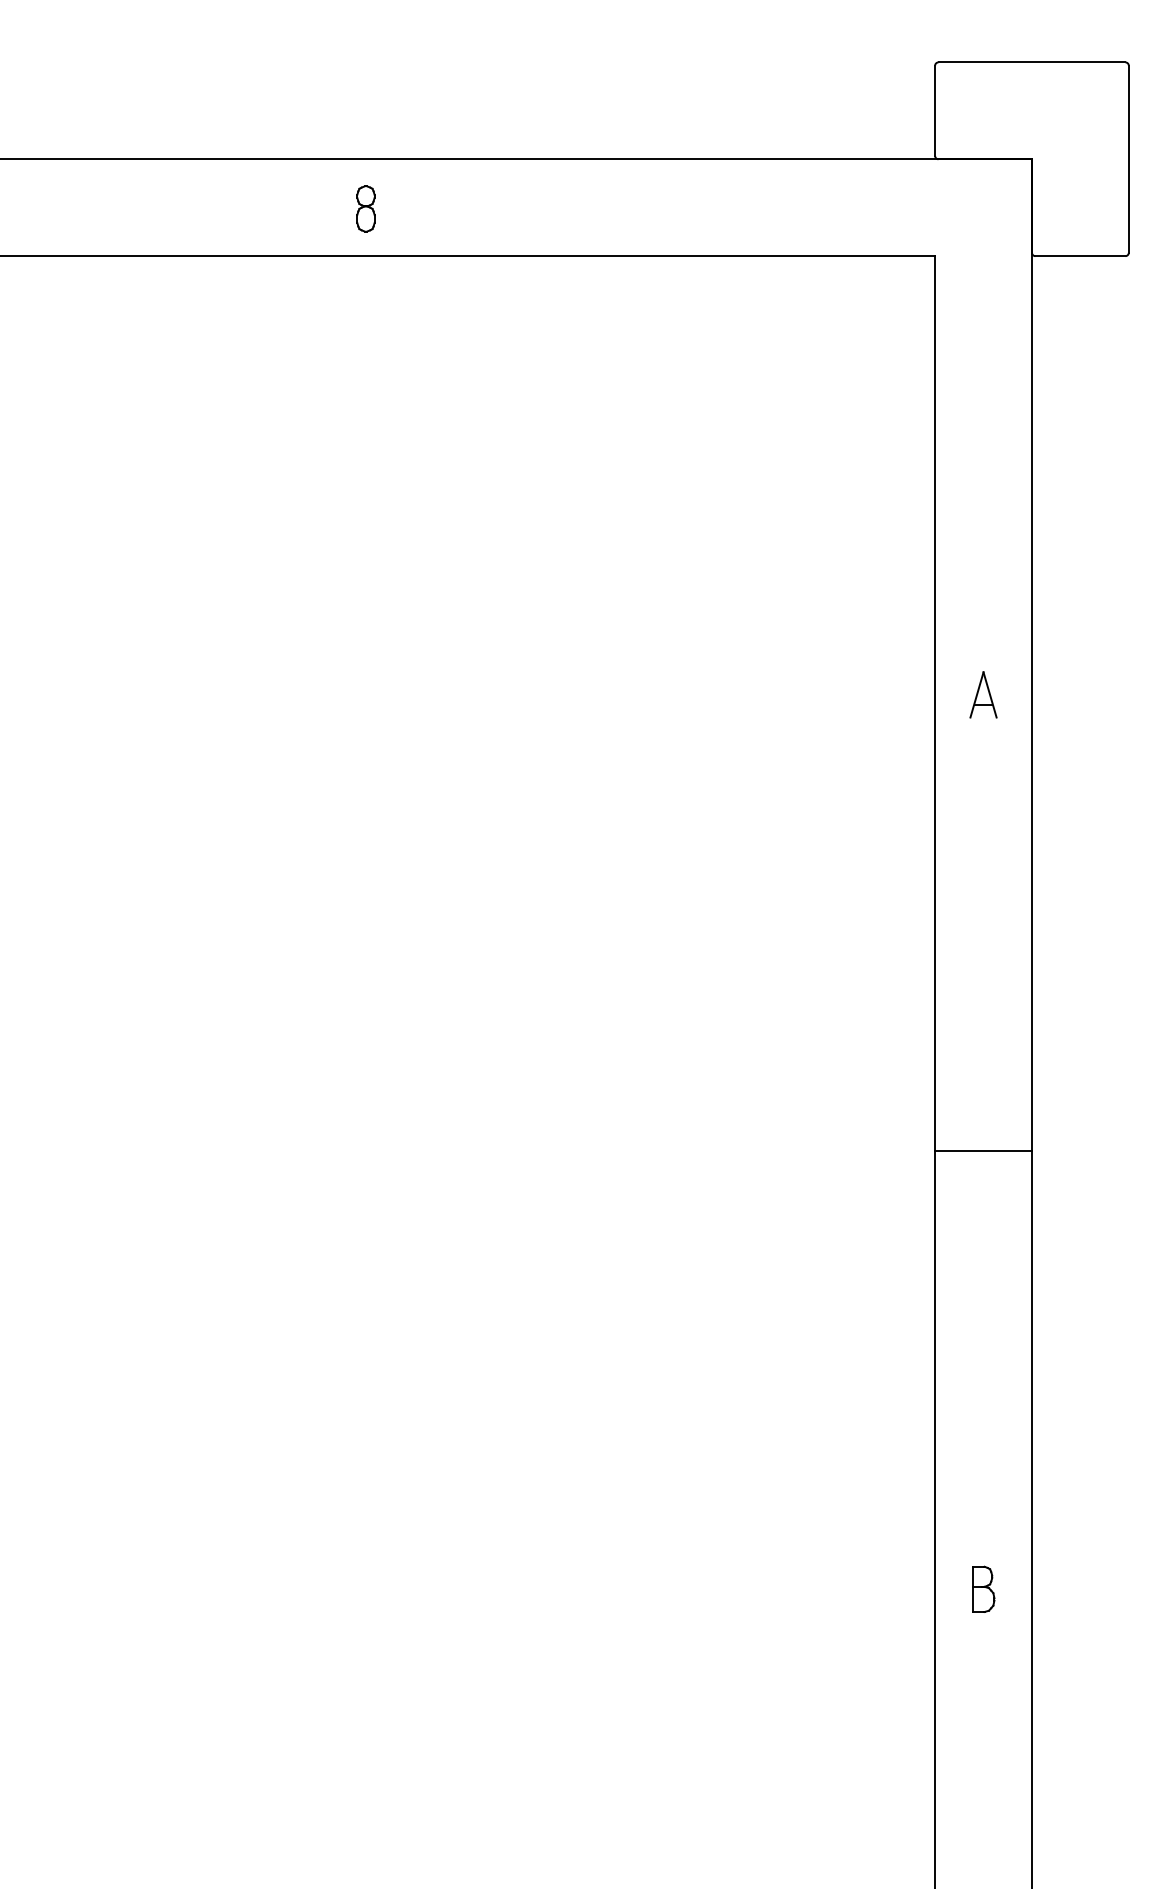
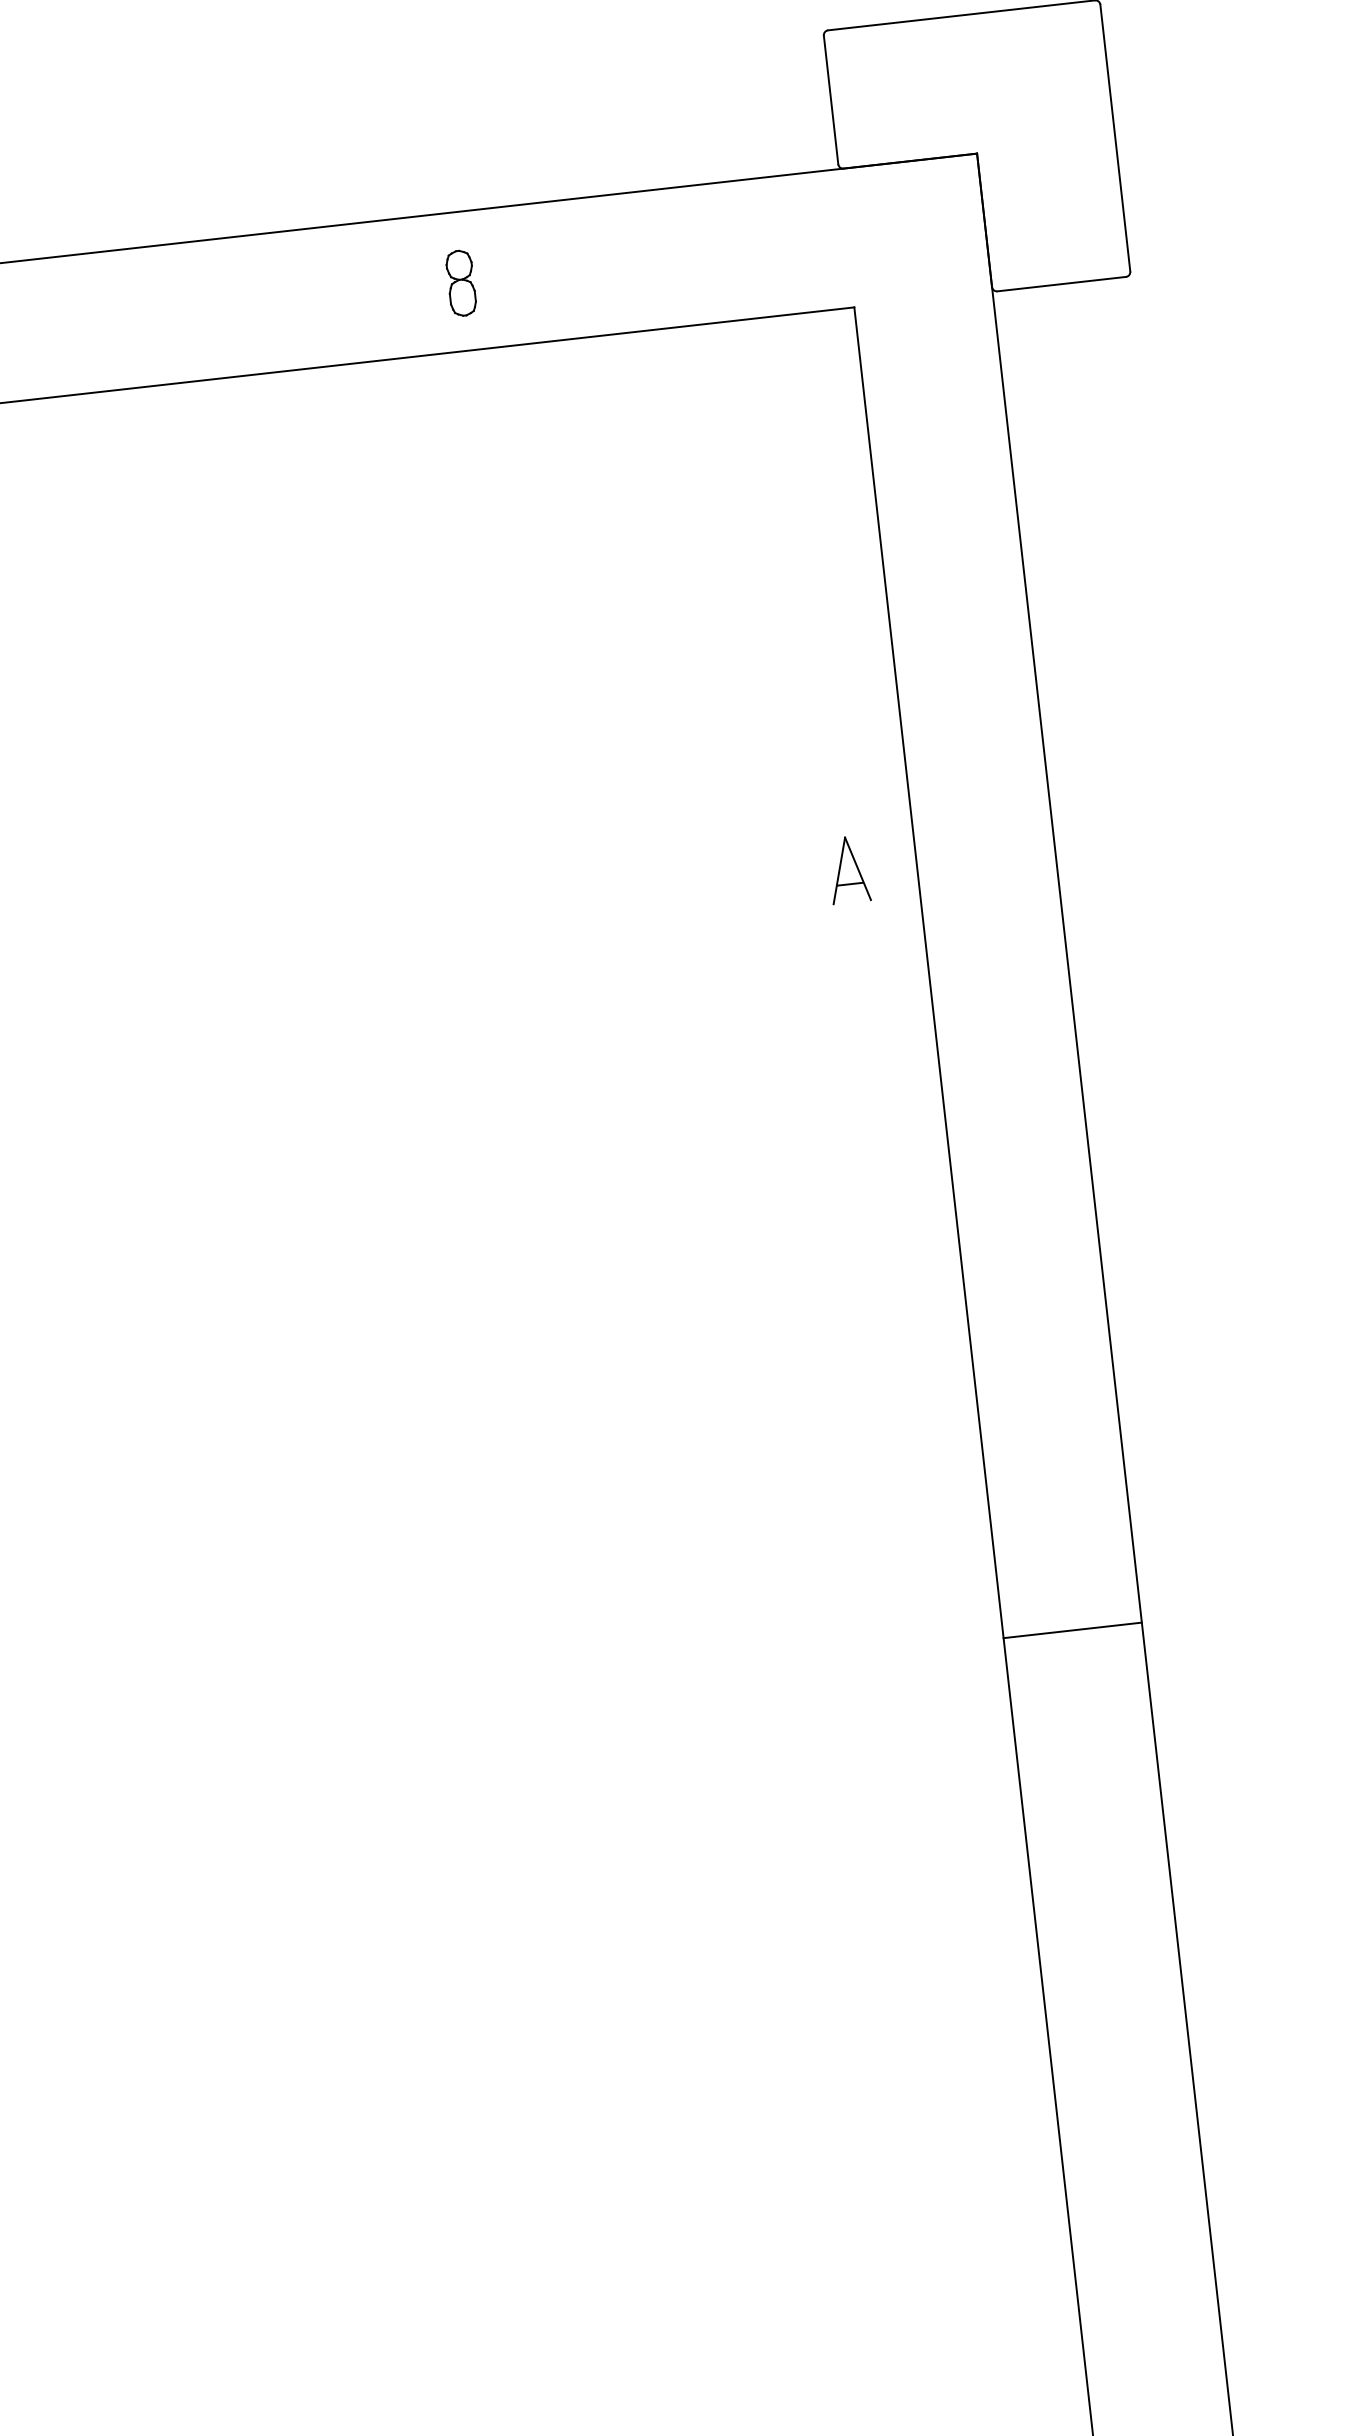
part: (365, 208) -> (460, 282), moved
part: (983, 694) -> (848, 869), moved
line: (983, 1150) -> (1072, 1630), moved
part: (983, 1588) -> (1136, 2201), removed

